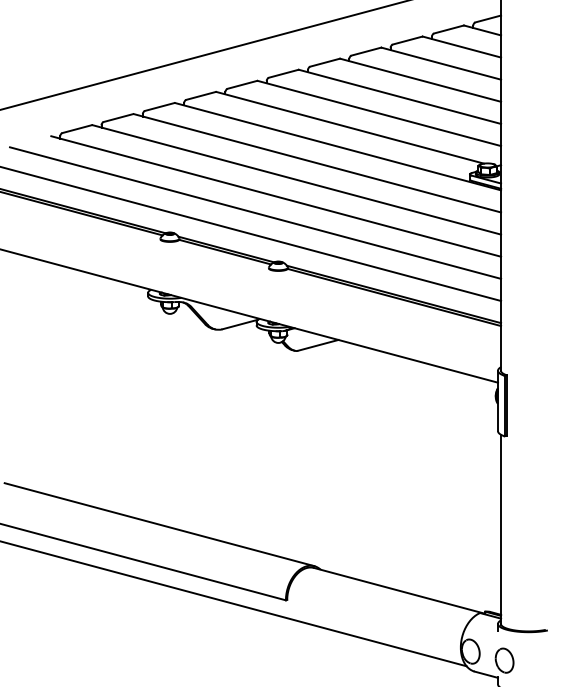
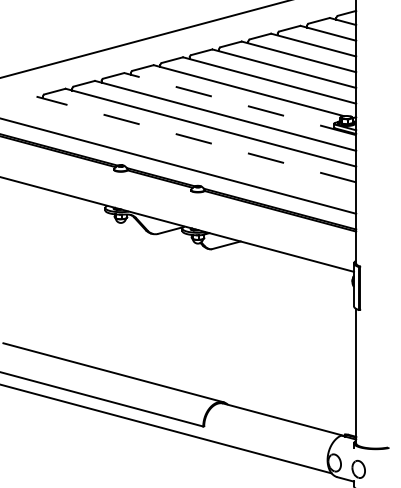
line: (338, 147) -> (240, 104), solid -> dashed
line: (274, 196) -> (195, 139), solid -> dashed
line: (255, 213) -> (181, 151), removed

